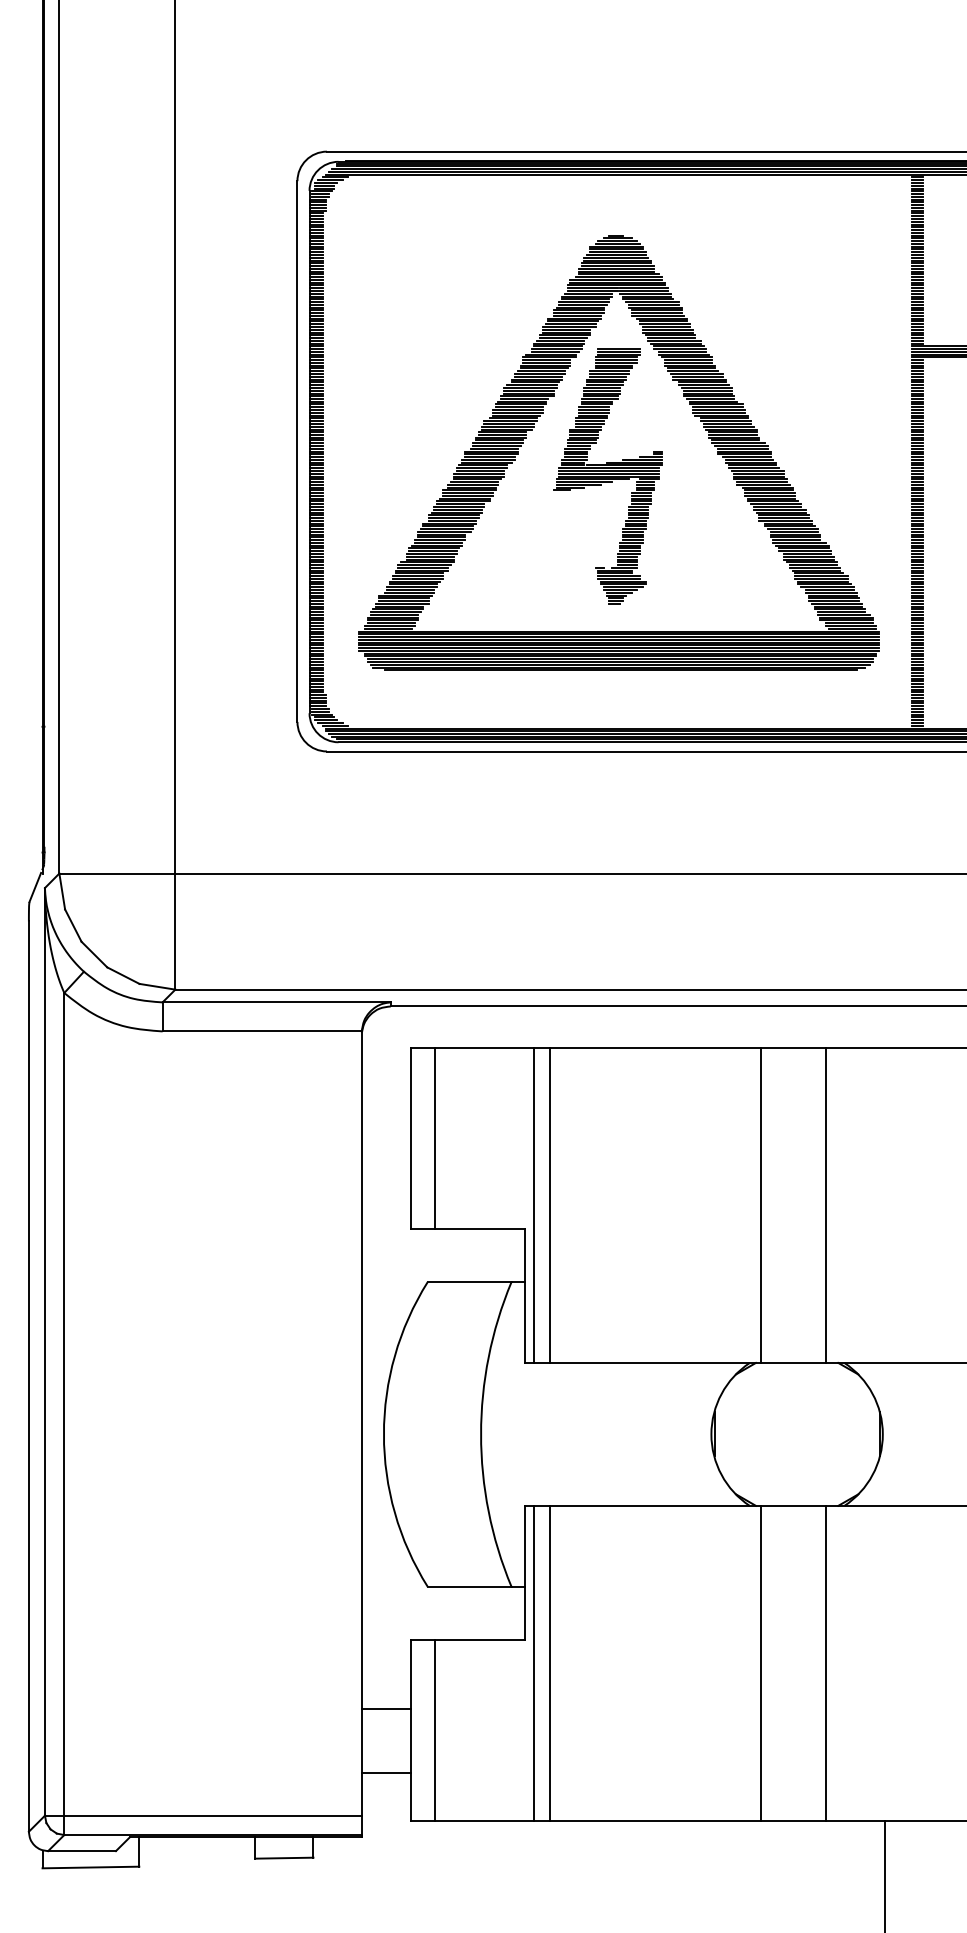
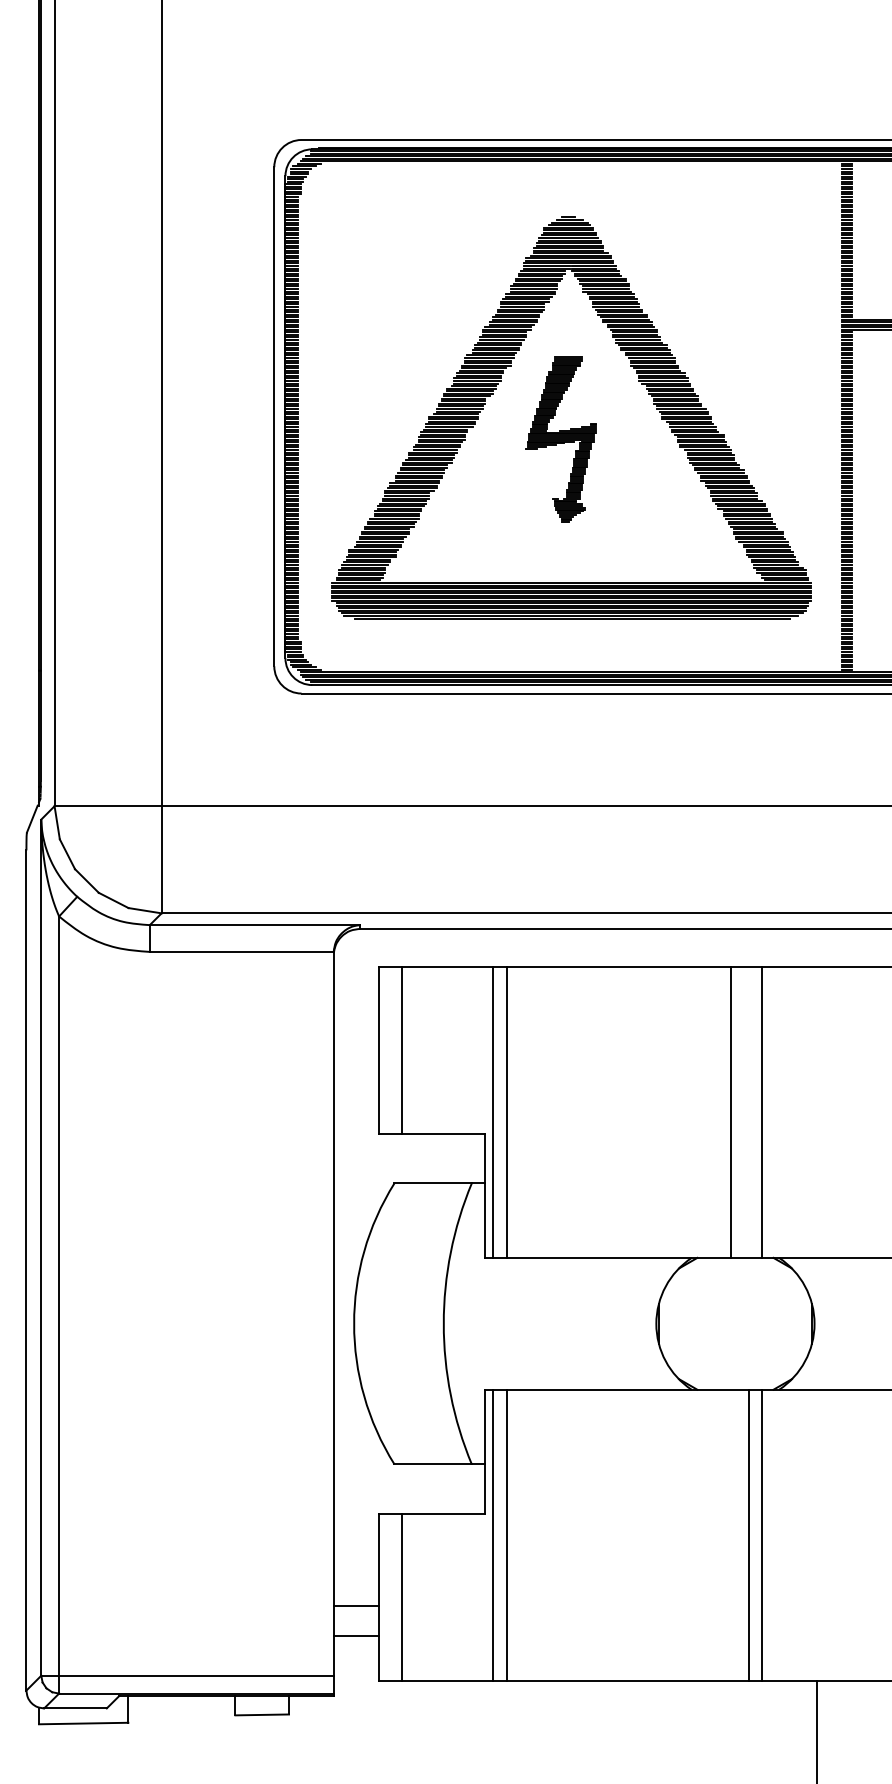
part: (607, 476) -> (560, 439), size x0.7
line: (761, 1204) -> (731, 1111), moved
line: (761, 1663) -> (749, 1535), moved
line: (386, 1708) -> (356, 1606), moved

